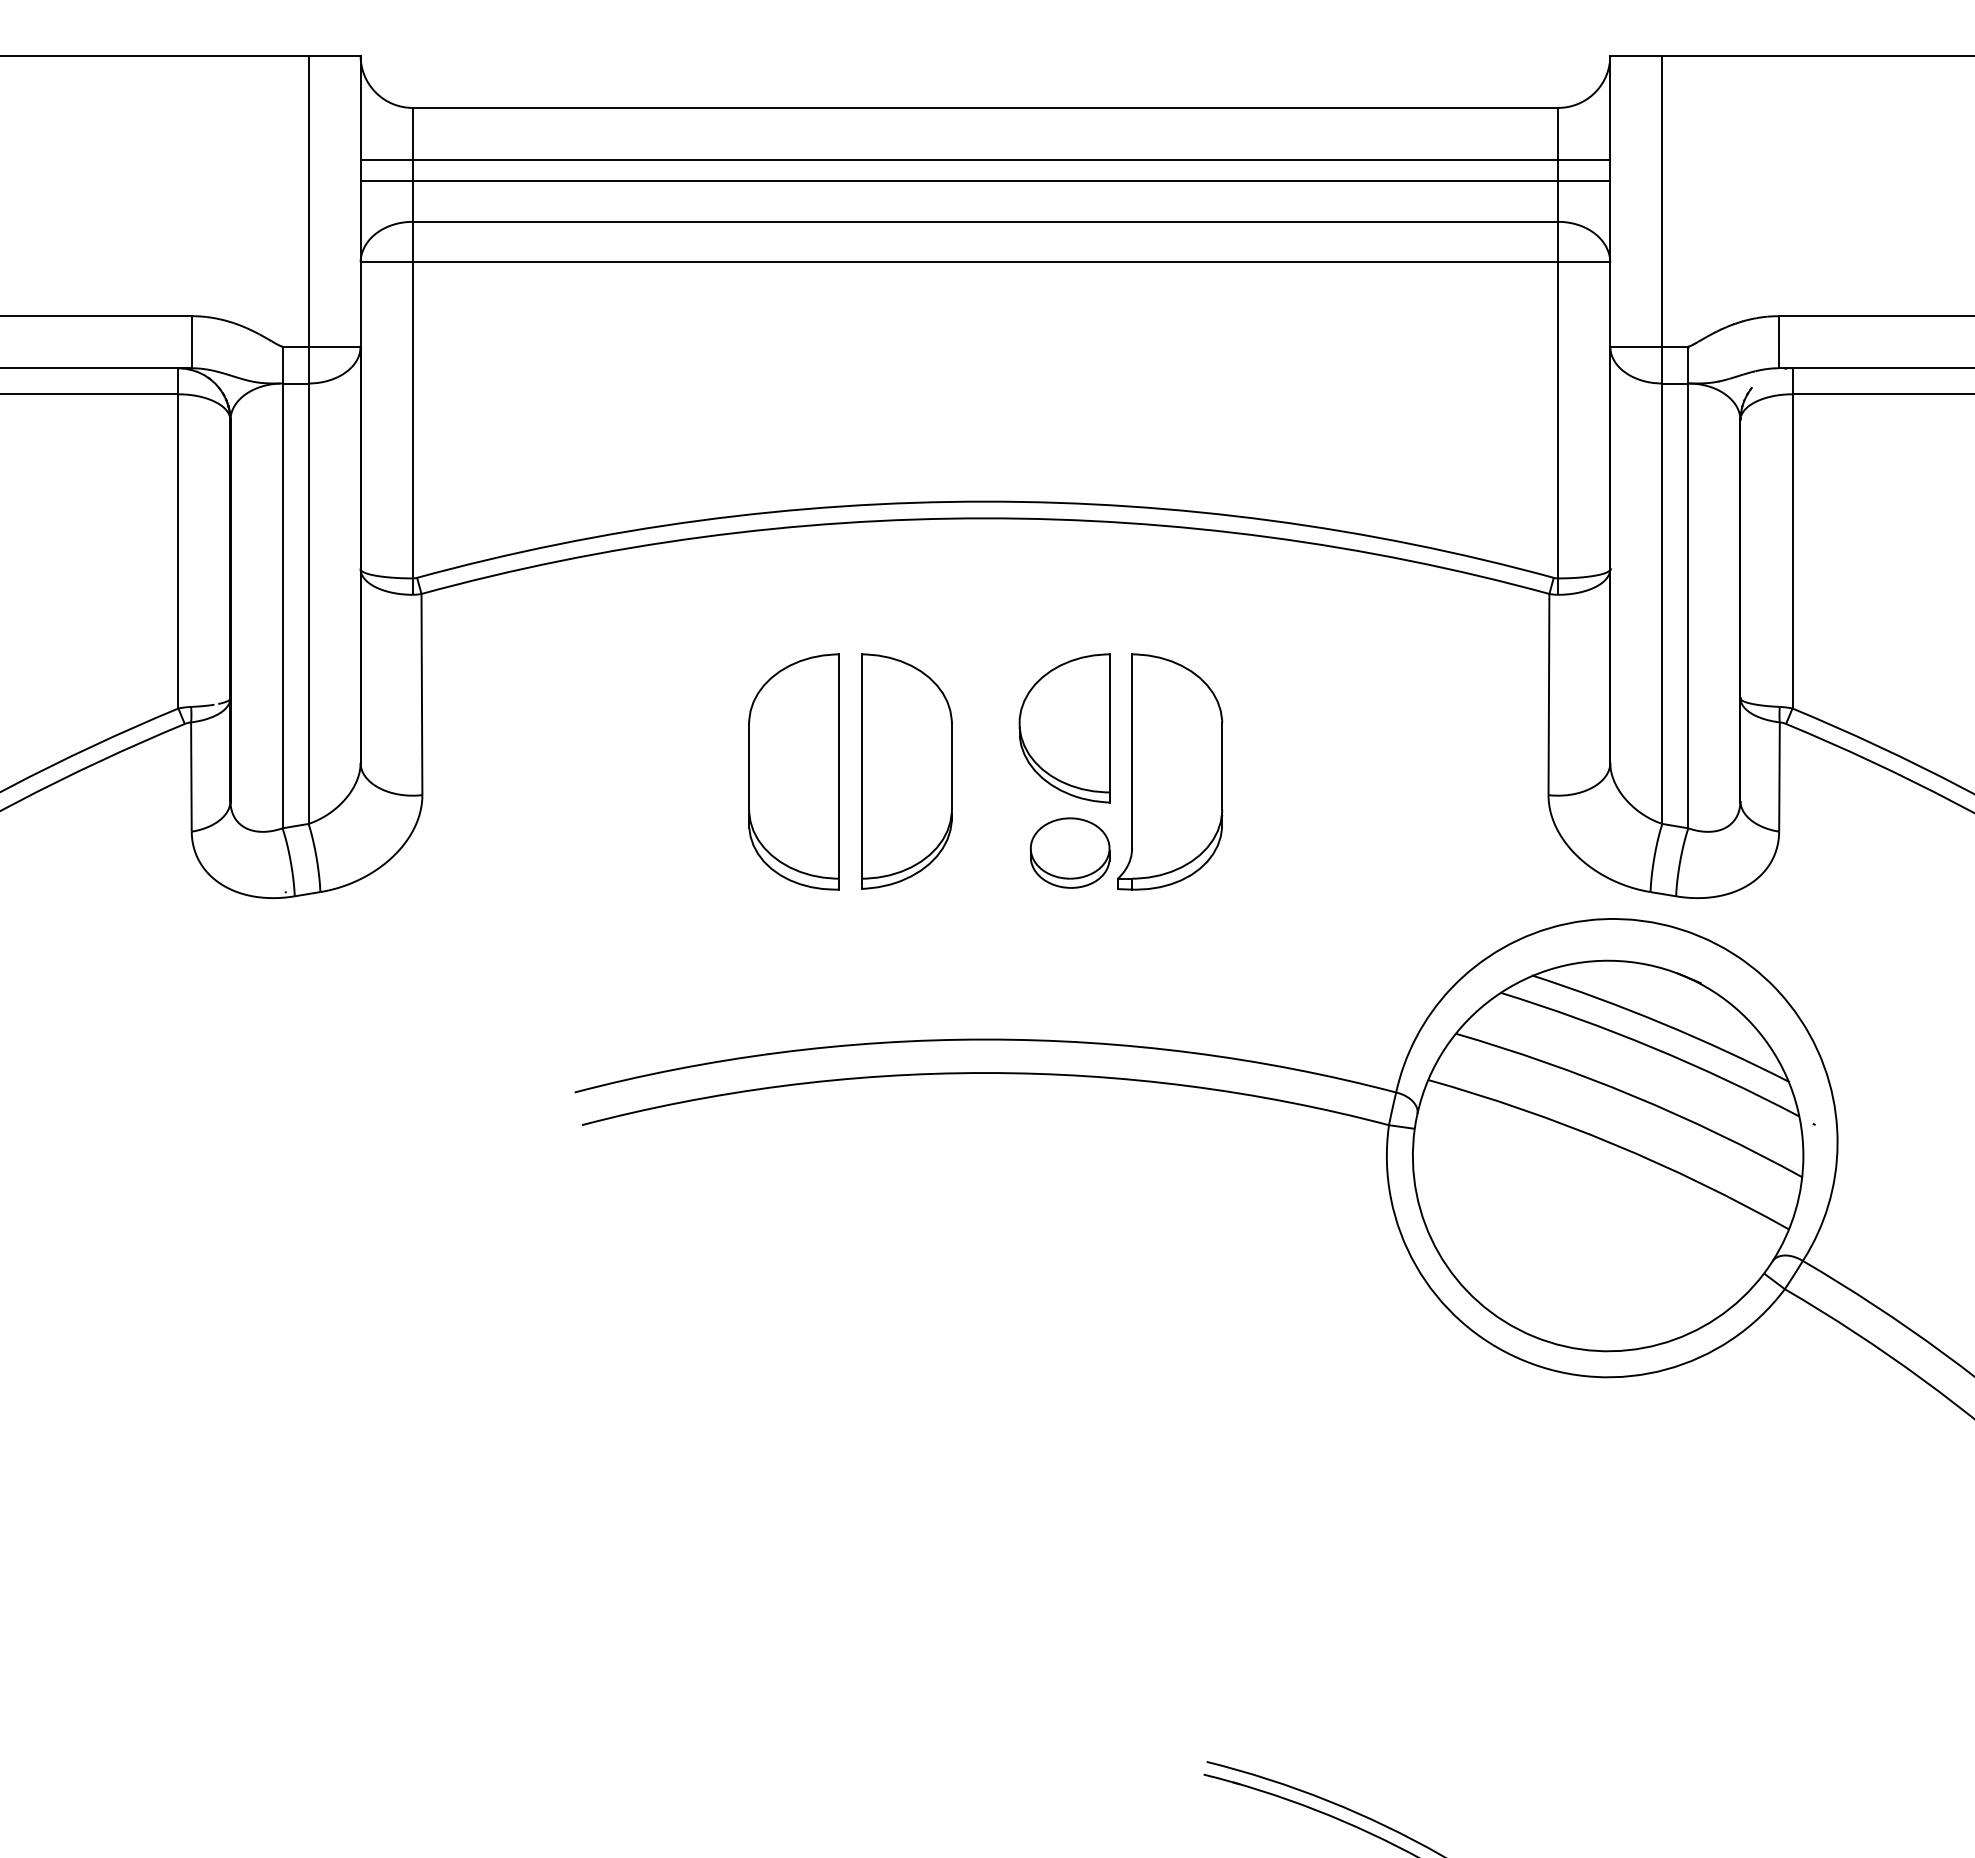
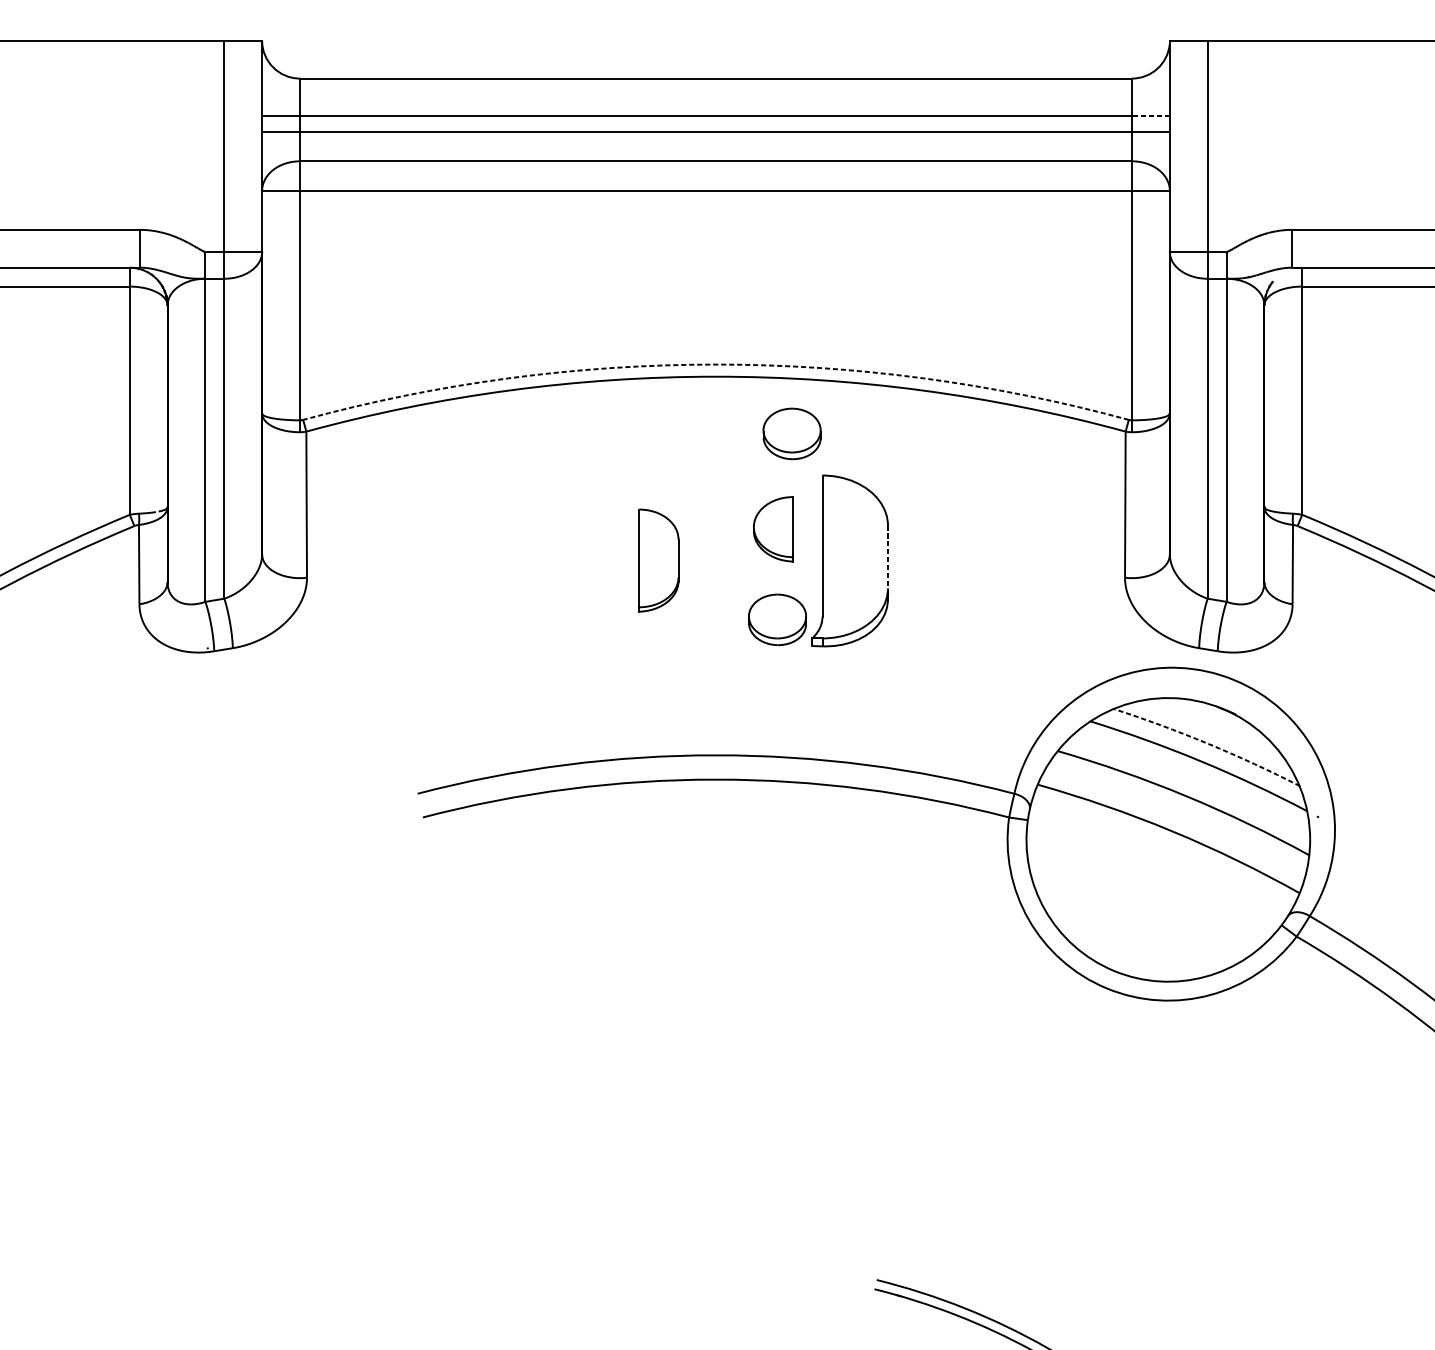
line: (1583, 160) -> (1150, 116), solid -> dashed
arc: (985, 501) -> (716, 364), solid -> dashed
part: (1090, 596) -> (792, 433), added
part: (1064, 728) -> (773, 529), size x0.6
line: (1222, 766) -> (888, 556), solid -> dashed
part: (793, 771) -> (576, 560), removed
part: (906, 771) -> (658, 560), size x0.6
arc: (1662, 1023) -> (1207, 743), solid -> dashed

